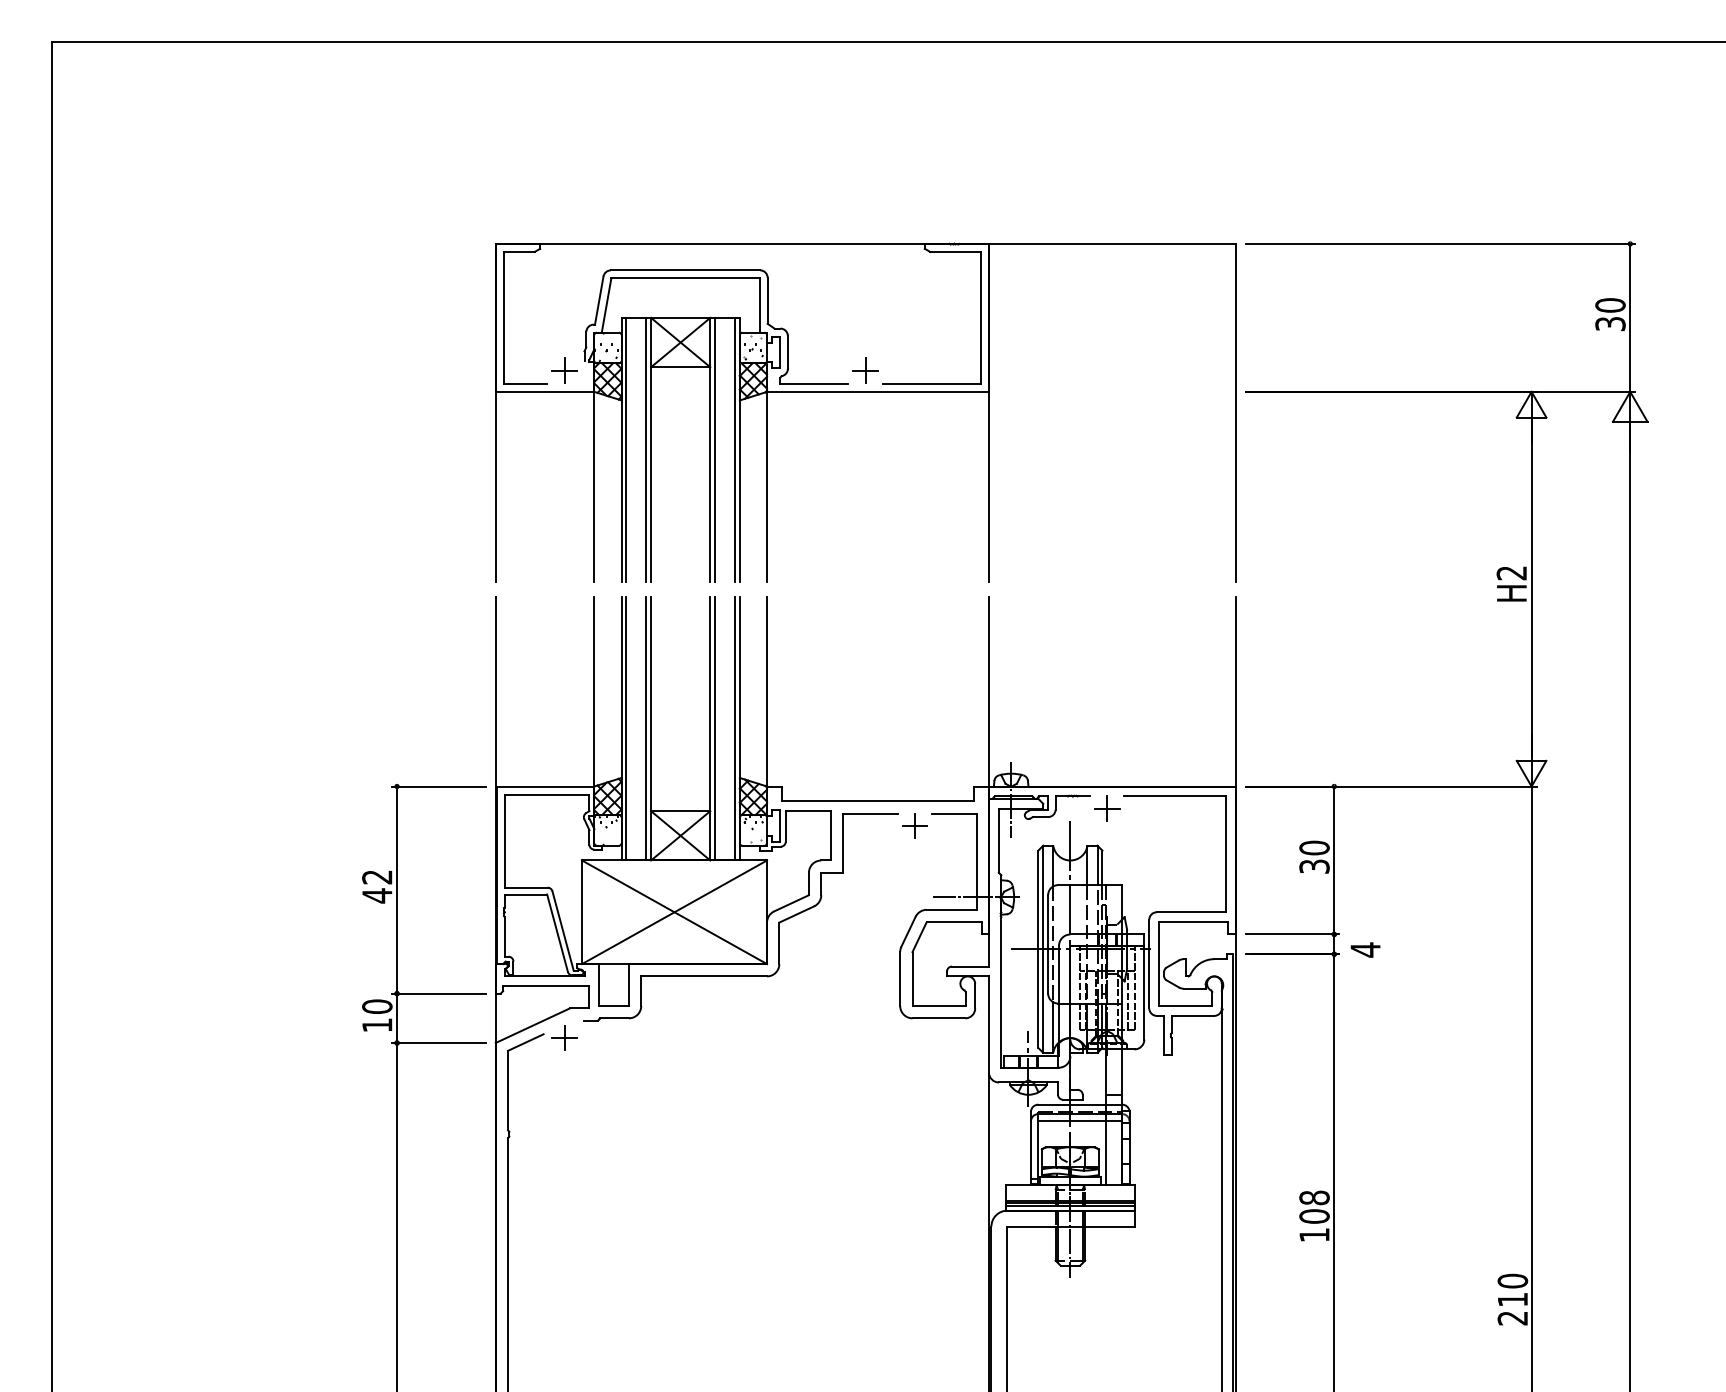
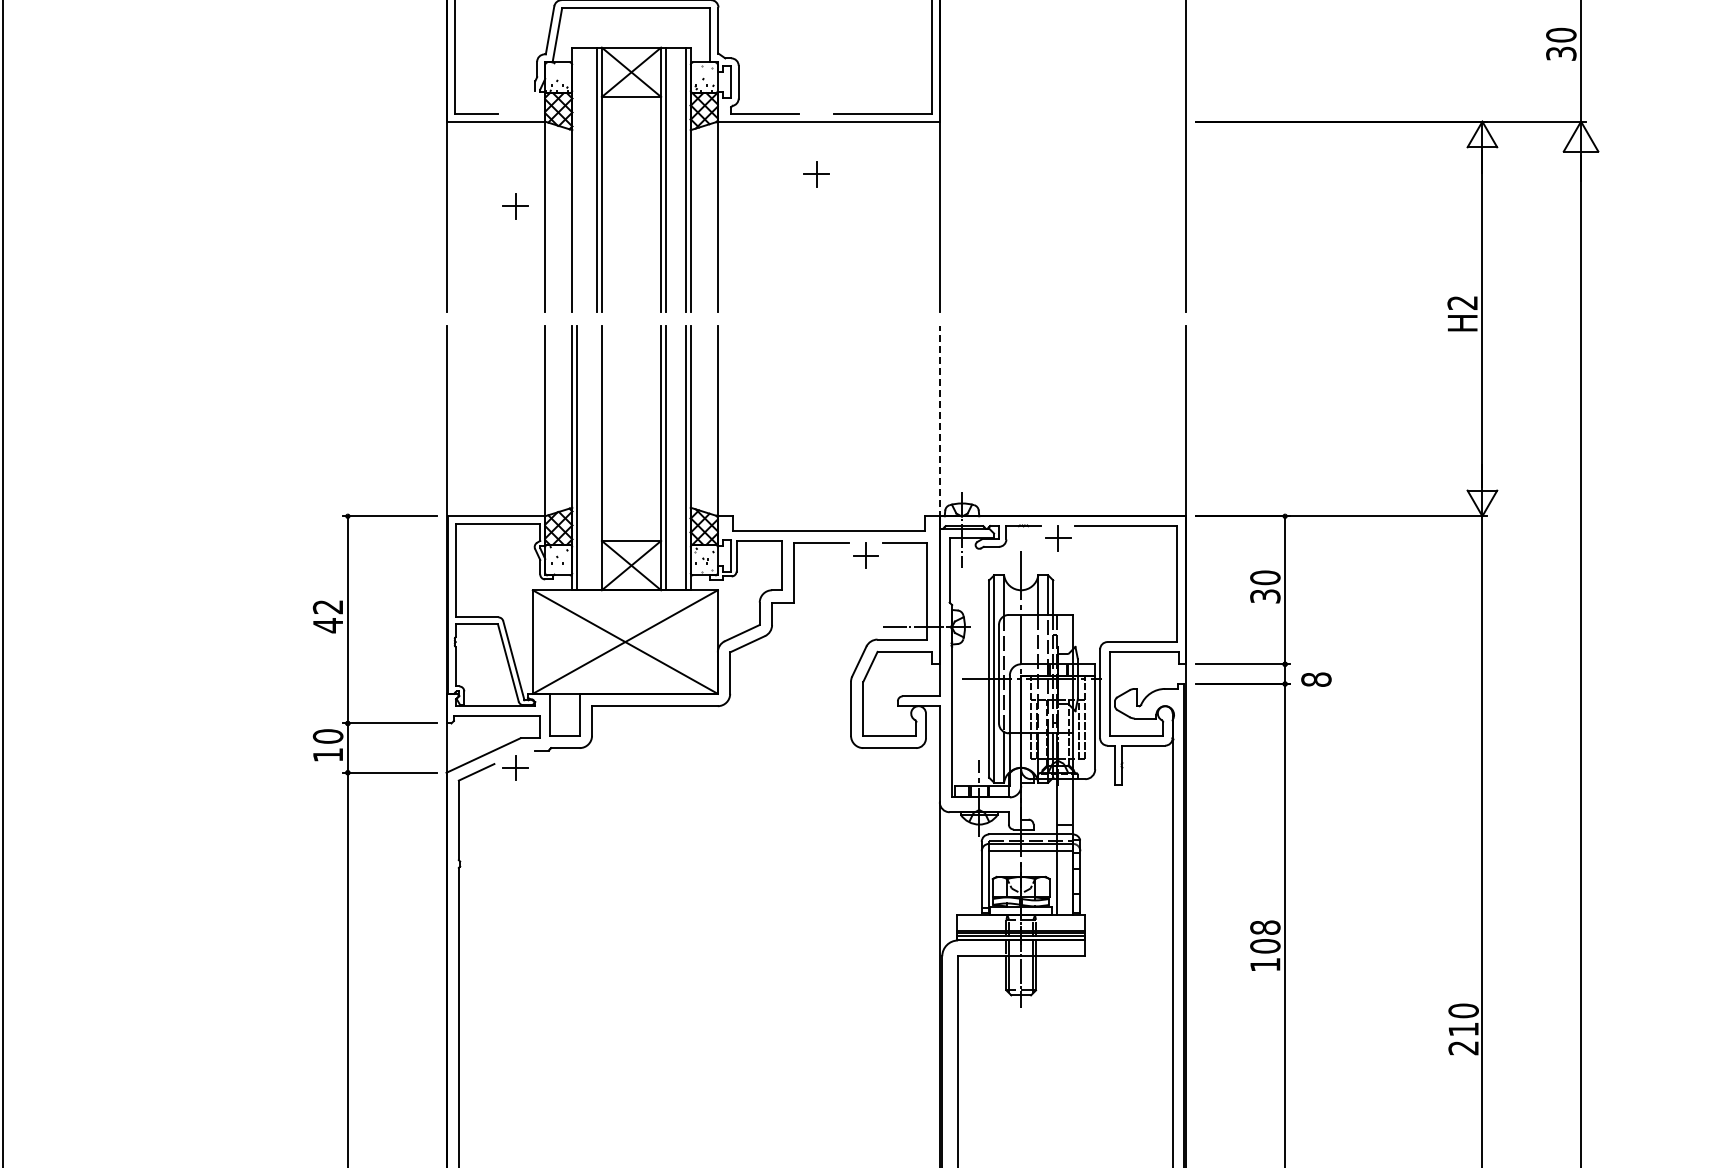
part: (564, 370) -> (515, 206), moved
part: (865, 370) -> (816, 174), moved
line: (626, 449) -> (577, 179), removed
line: (989, 692) -> (940, 422), solid -> dashed
line: (646, 728) -> (597, 458), removed
text: (1365, 949) -> (1316, 679), 4 -> 8

